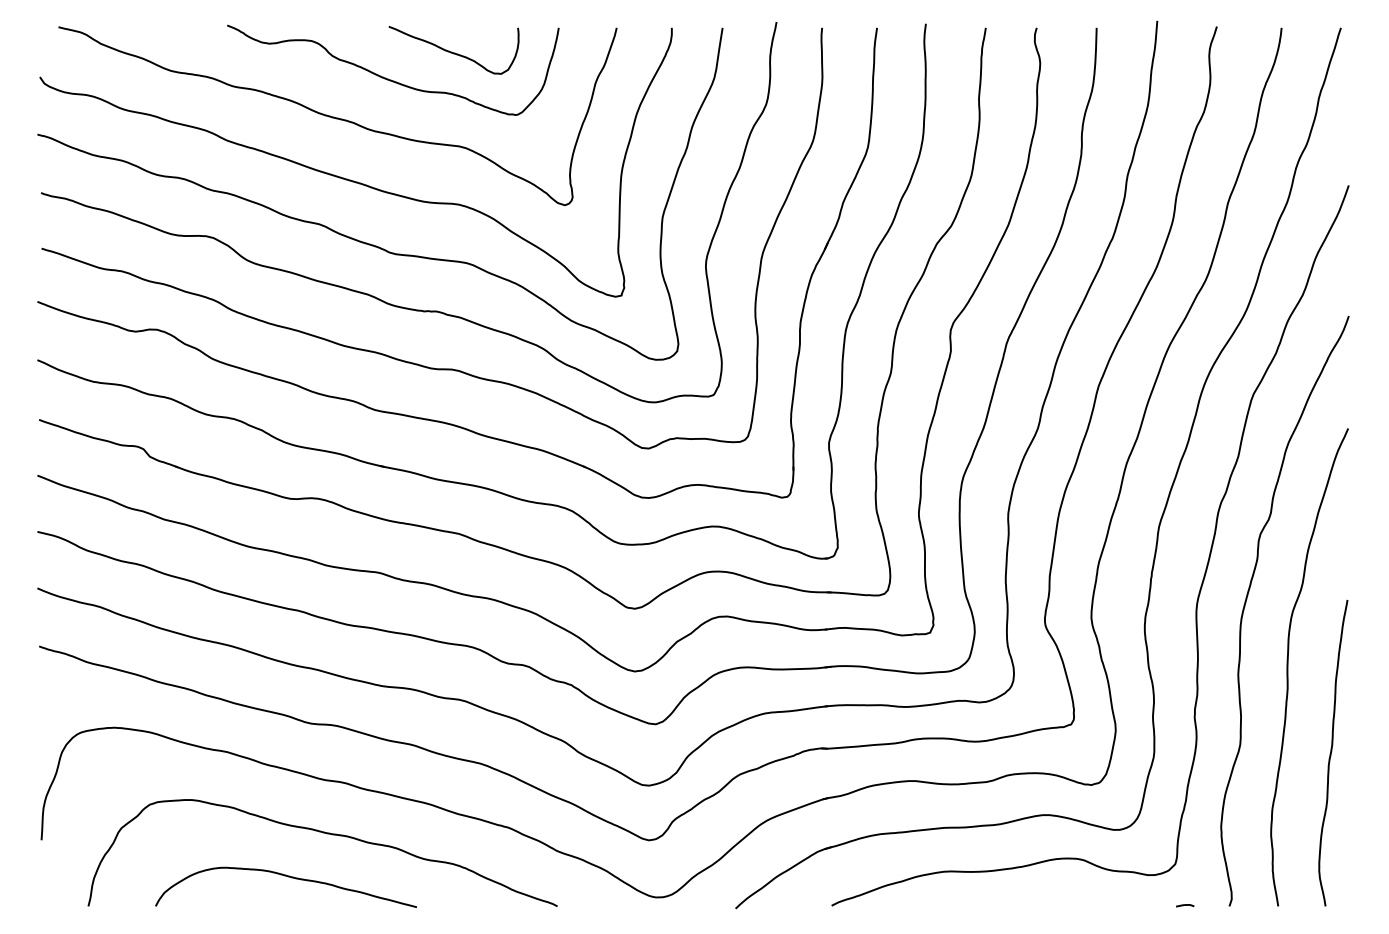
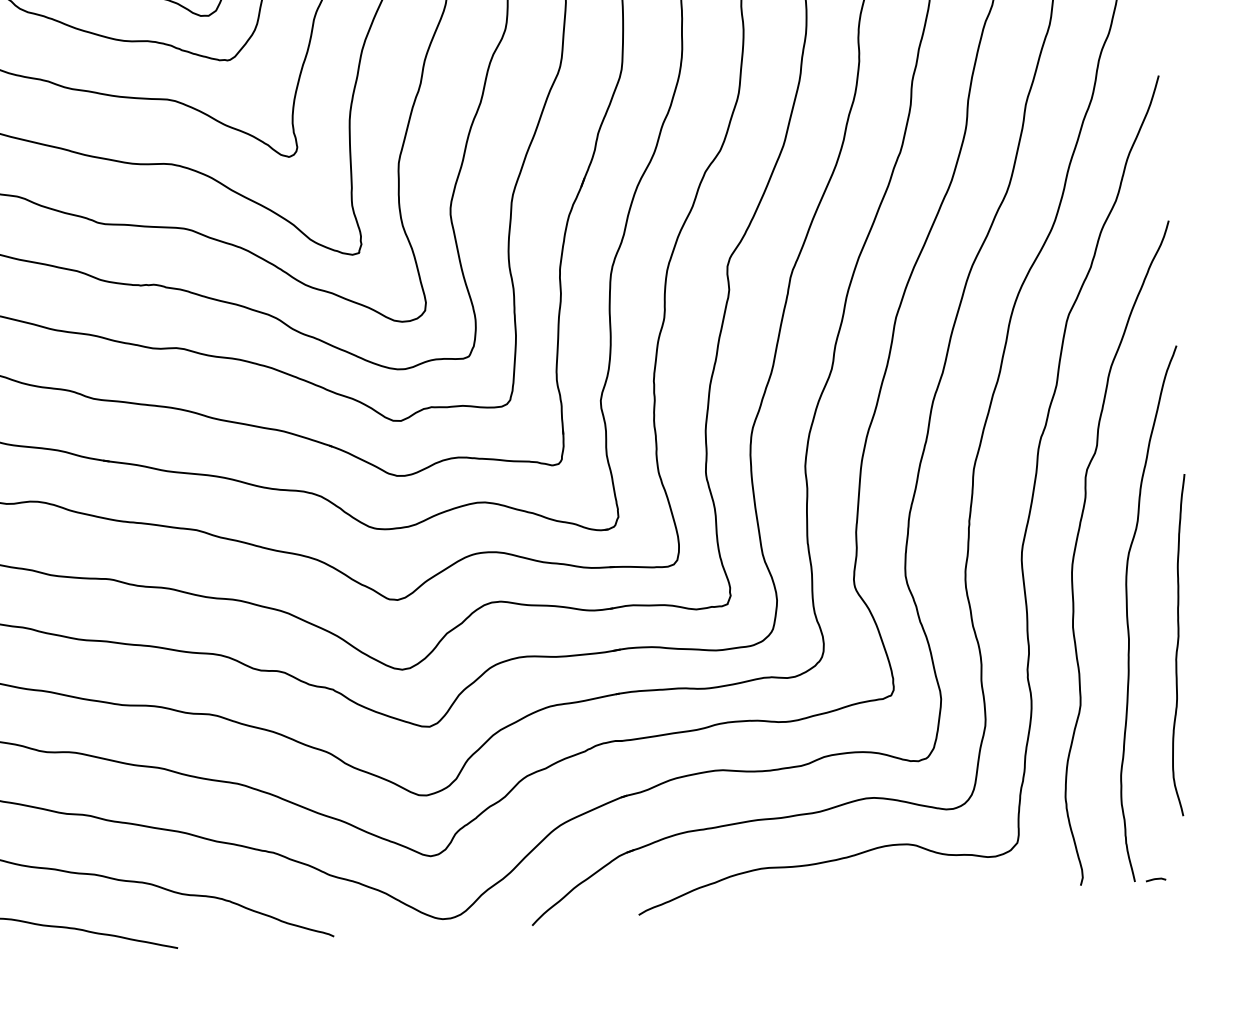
curve: (1331, 753) -> (1178, 645), moved
line: (1185, 905) -> (1156, 879), moved

